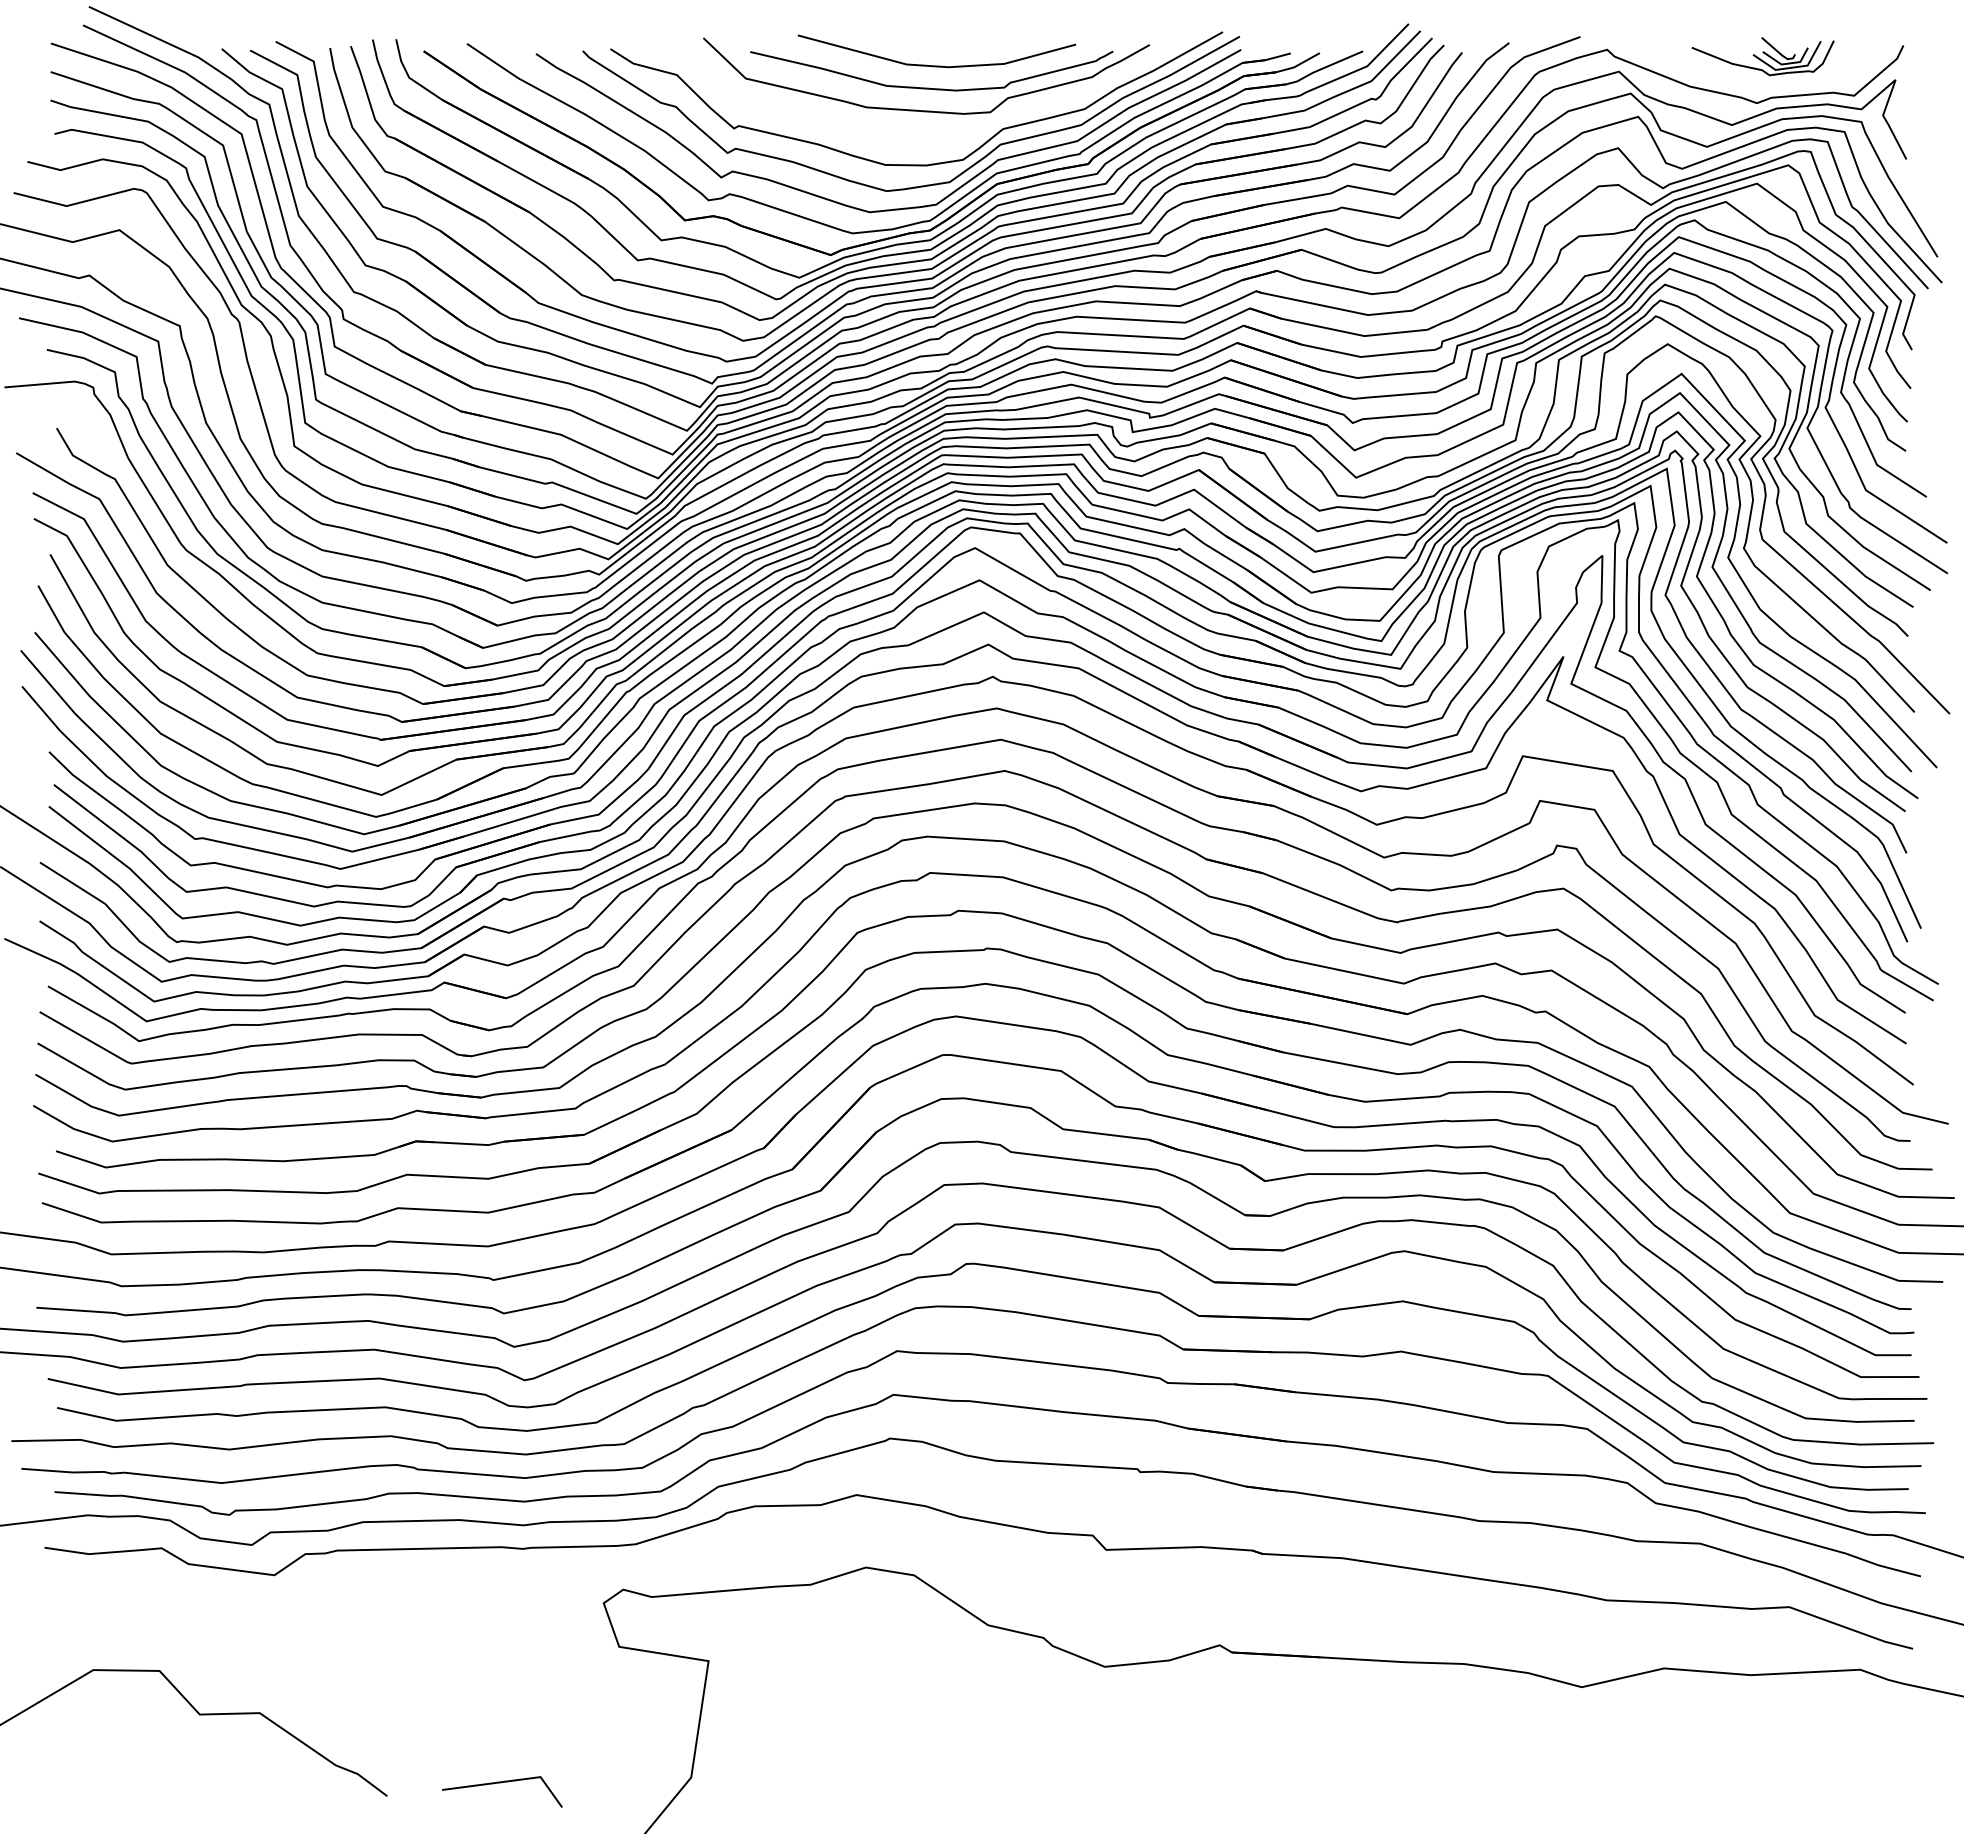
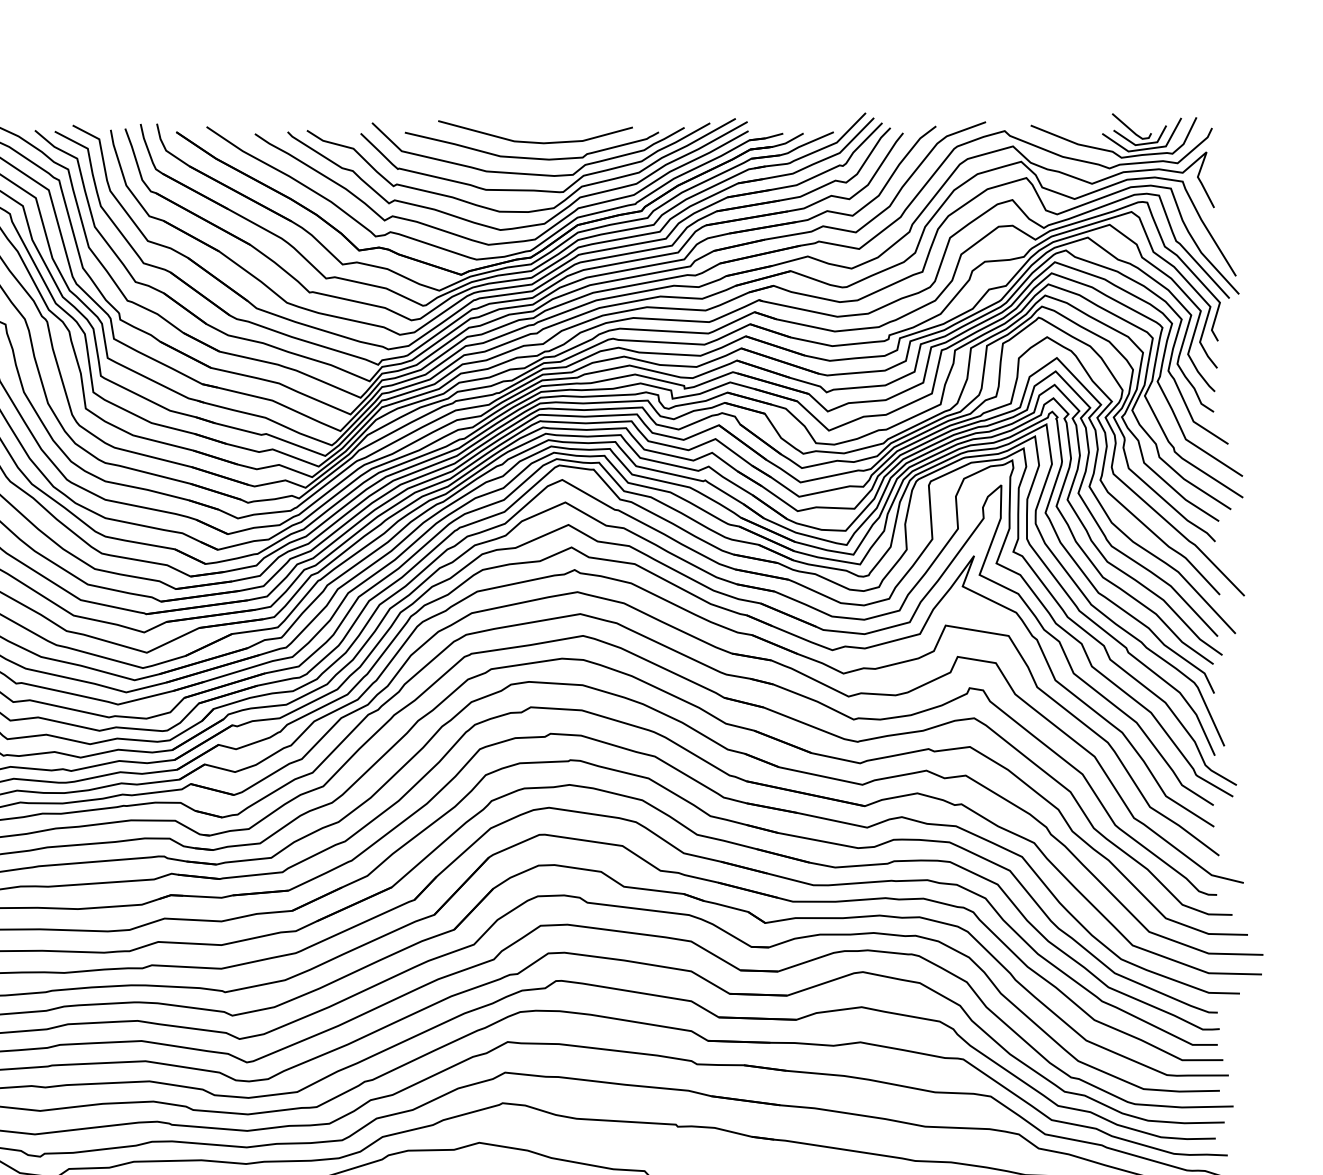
part: (1762, 56) -> (1113, 135), size x1.67
curve: (935, 133) -> (534, 189), added

